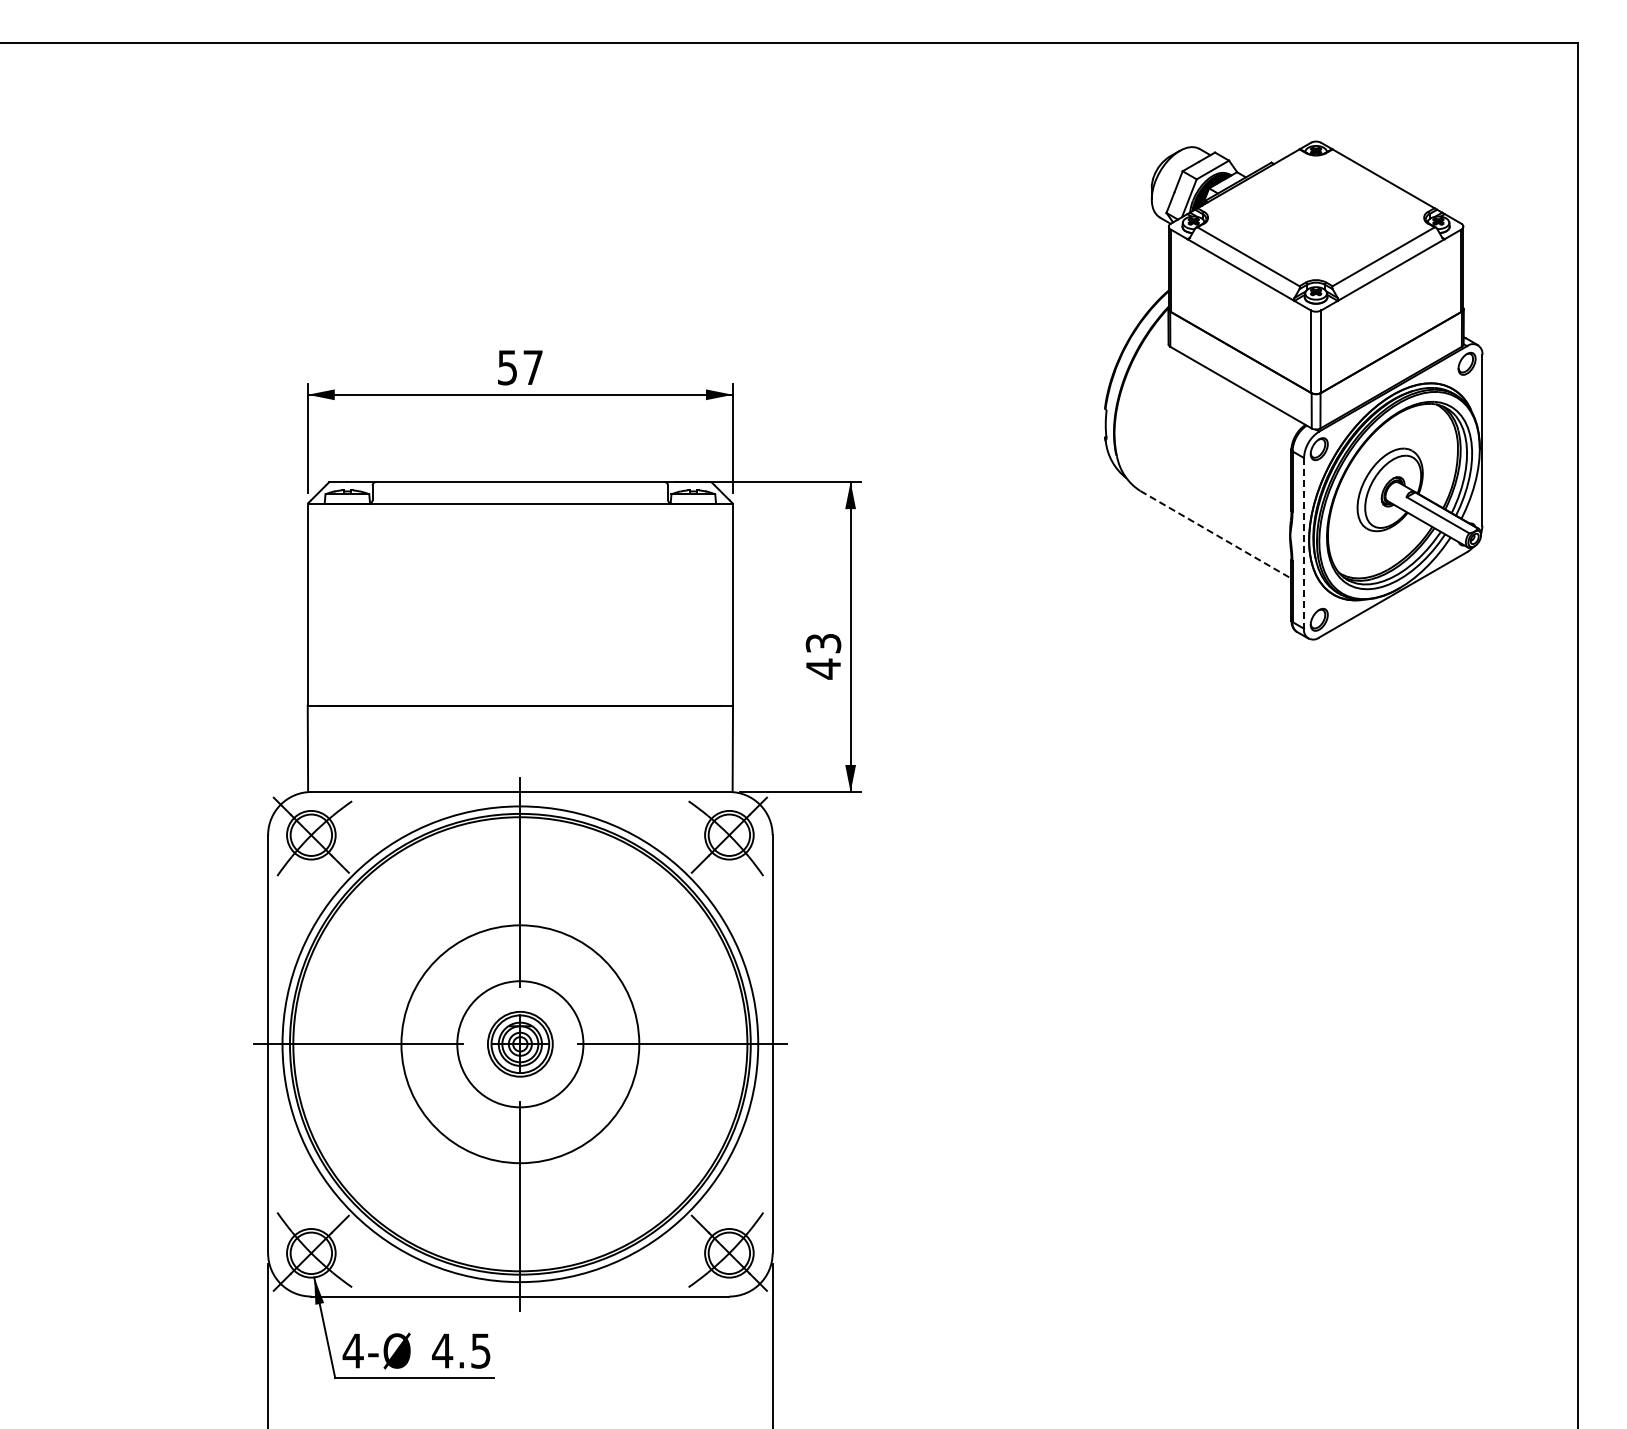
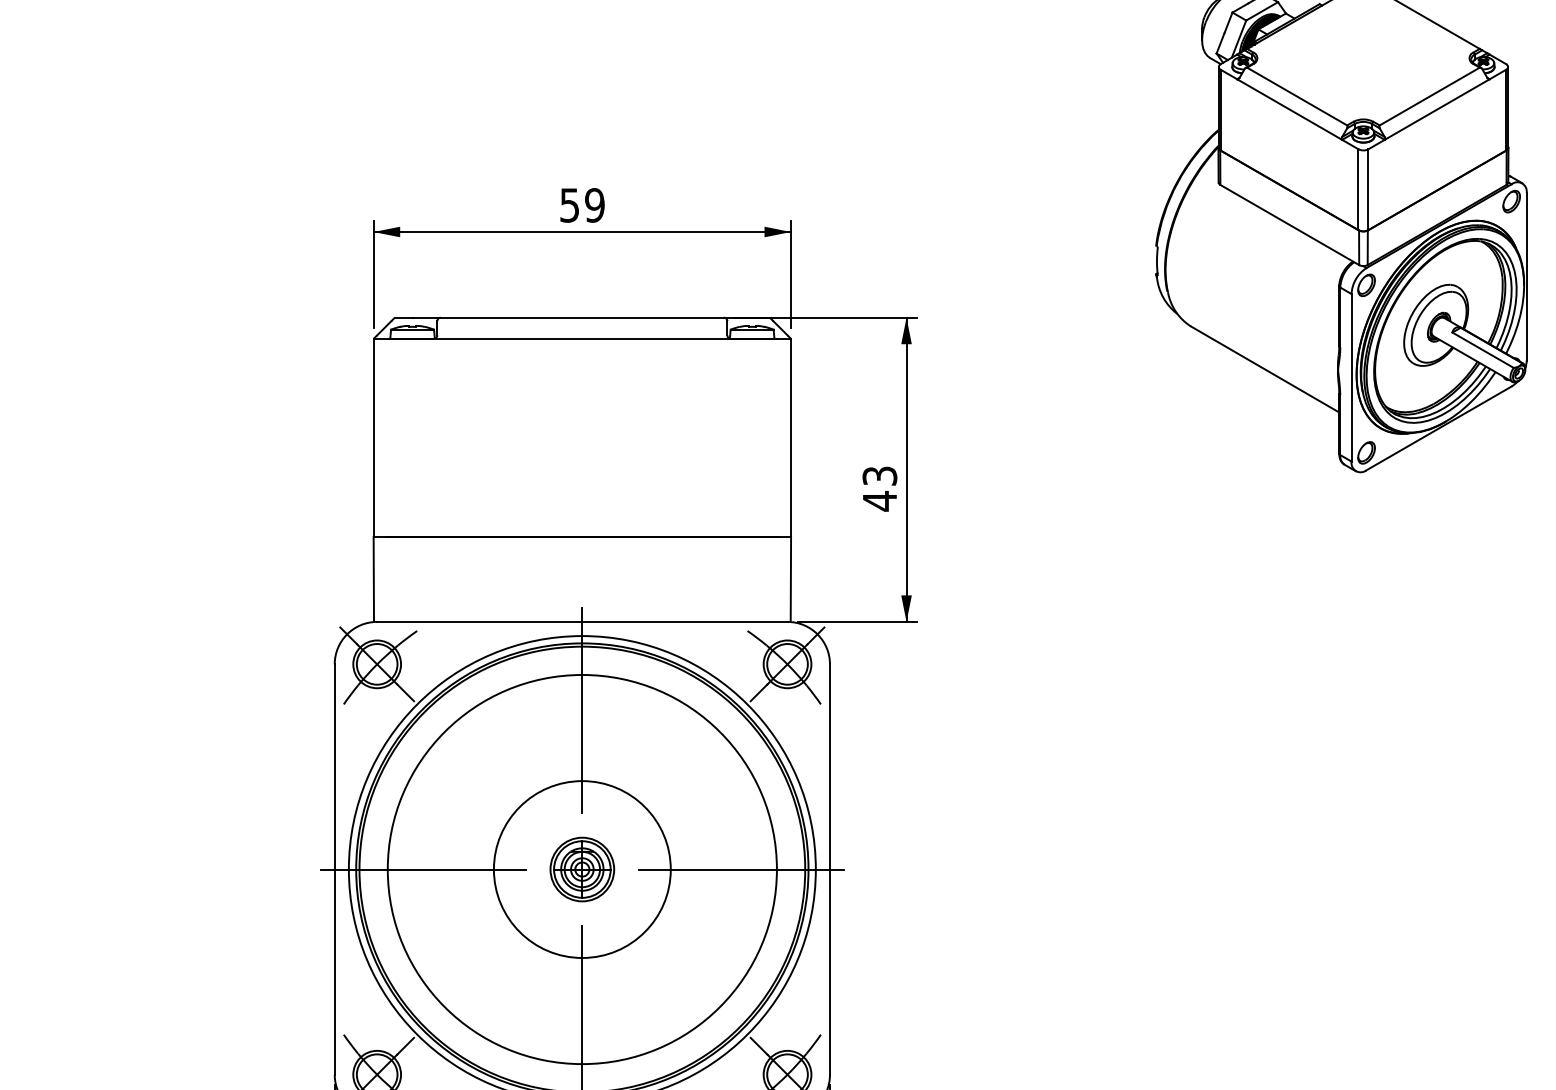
text: (533, 367) -> (595, 205), 57 -> 59
line: (1216, 535) -> (1265, 370), dashed -> solid
line: (1304, 543) -> (1352, 377), dashed -> solid
circle: (520, 1044) -> (582, 869), size x1.43
circle: (520, 1044) -> (582, 869), size x1.67

